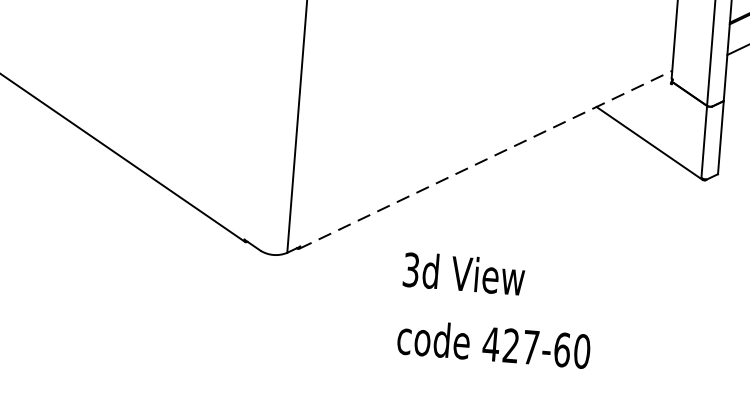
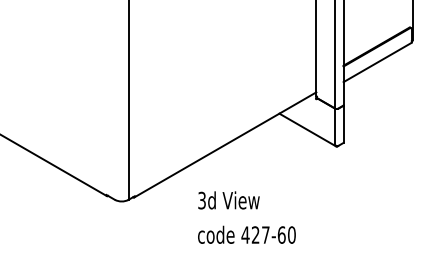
line: (485, 159) -> (225, 144), dashed -> solid
text: (495, 309) -> (246, 217), moved

